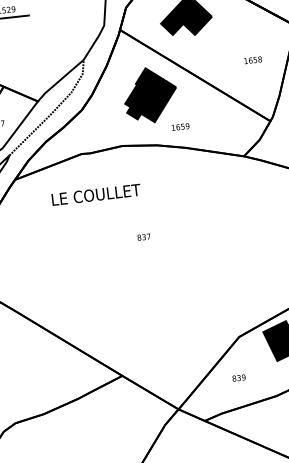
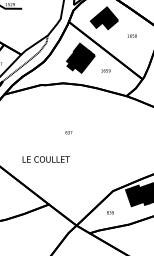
text: (251, 59) -> (131, 35), moved
text: (179, 126) -> (105, 70), moved
text: (94, 195) -> (45, 159), moved

